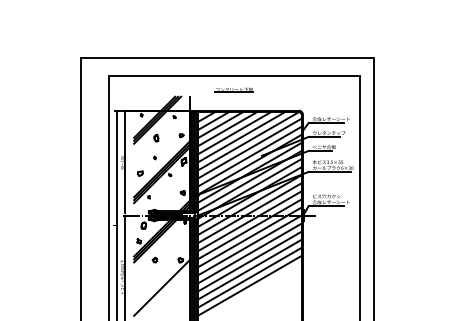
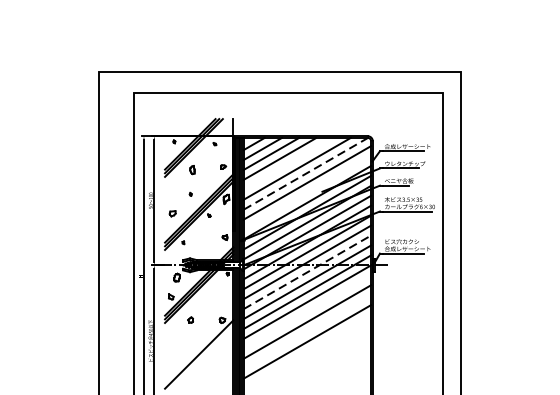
part: (233, 89) -> (287, 110), removed
line: (234, 133) -> (288, 164), removed
line: (248, 141) -> (305, 174), solid -> dashed
line: (249, 156) -> (307, 192), removed
line: (249, 221) -> (307, 272), solid -> dashed
line: (249, 253) -> (307, 311), removed
line: (249, 269) -> (307, 331), removed
line: (249, 285) -> (307, 351), removed

